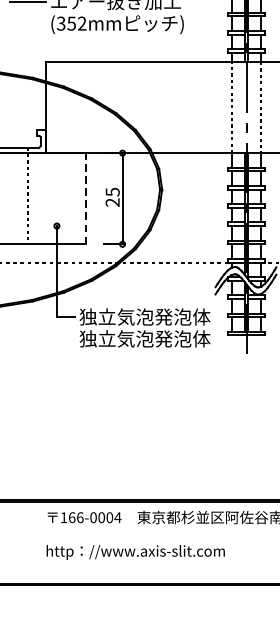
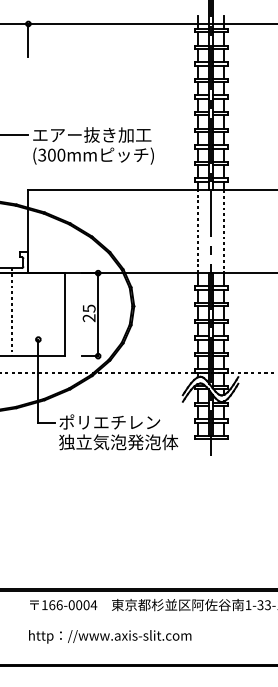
text: (76, 22) -> (56, 154), (352mm -> (300mm
line: (85, 198) -> (64, 314), dashed -> solid
text: (144, 317) -> (118, 422), 独立気泡発泡体 -> ポリエチレン

